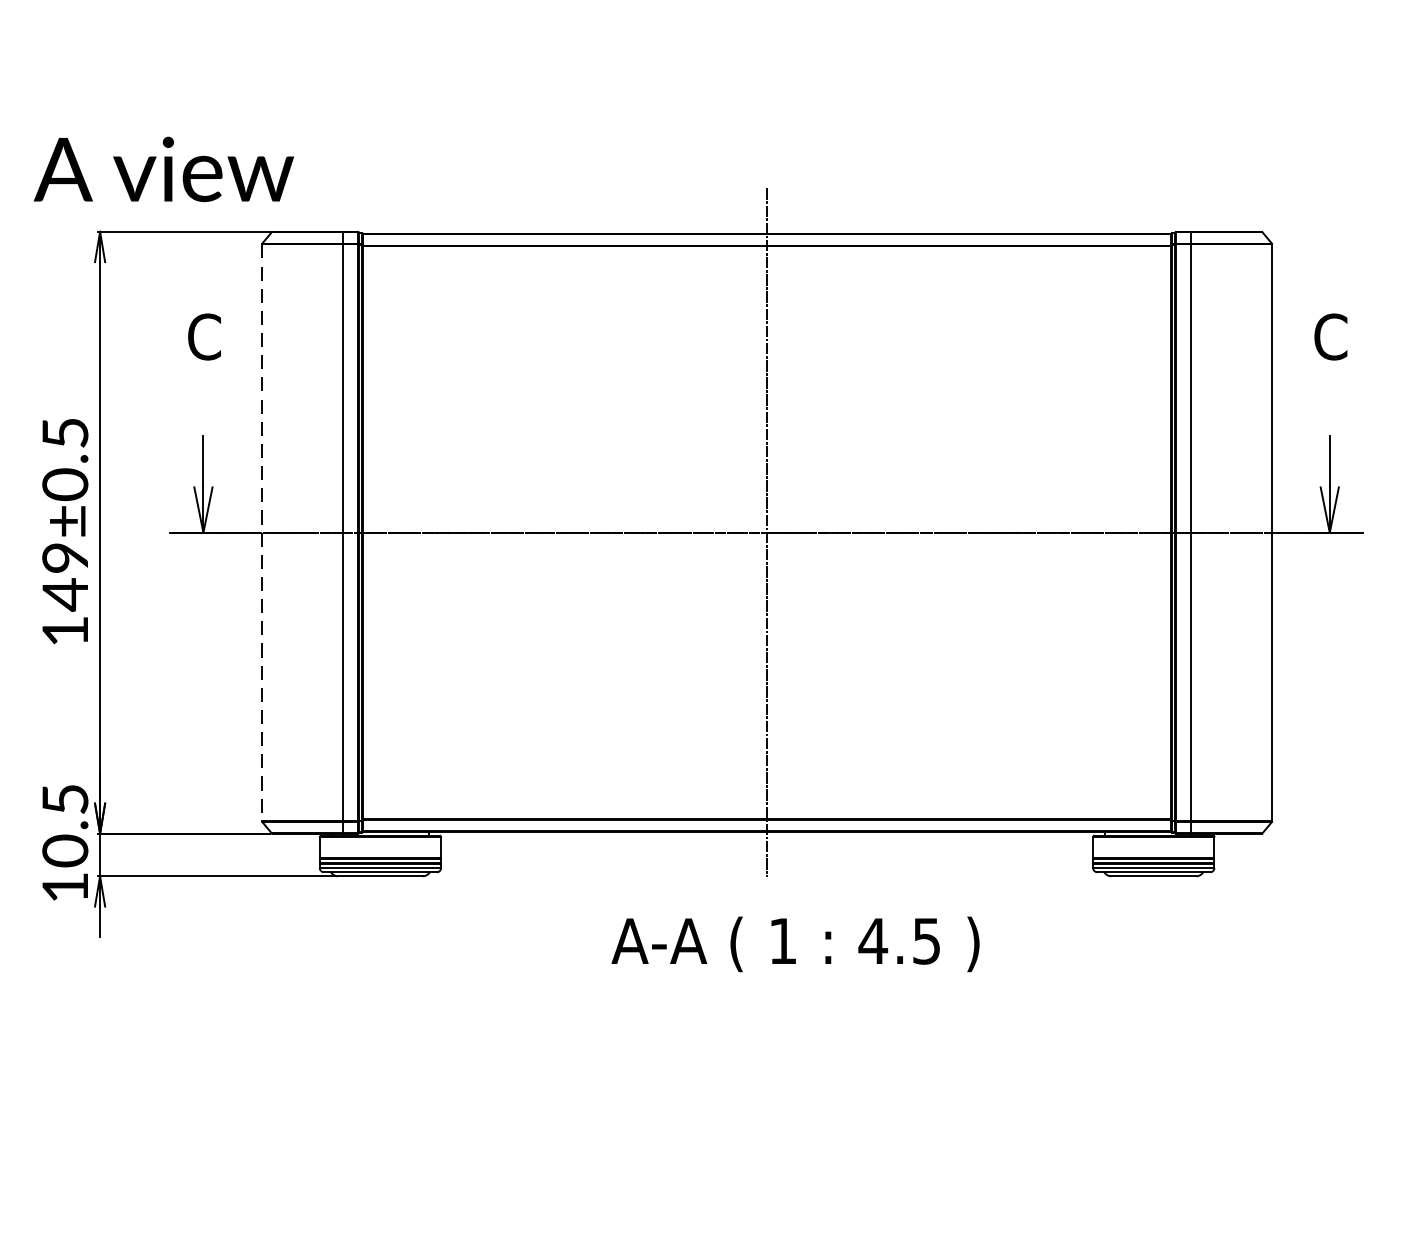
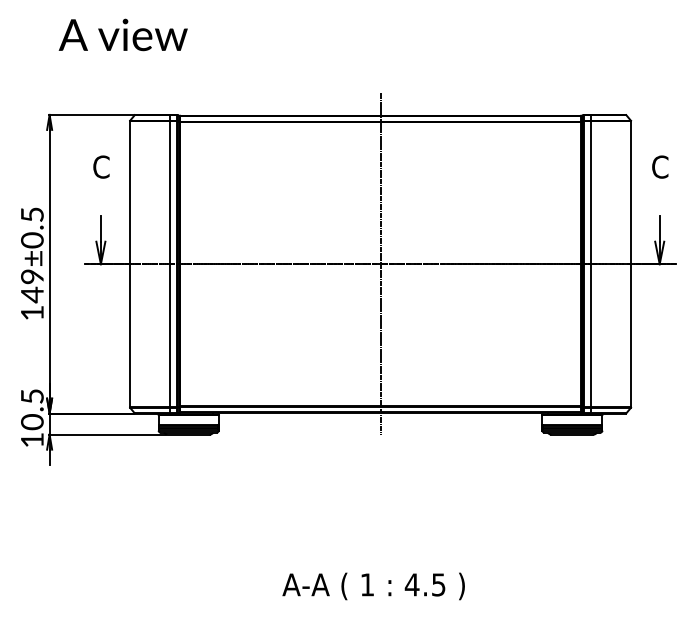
text: (162, 168) -> (122, 34), moved
line: (261, 533) -> (129, 264), dashed -> solid
text: (795, 944) -> (373, 586), moved

